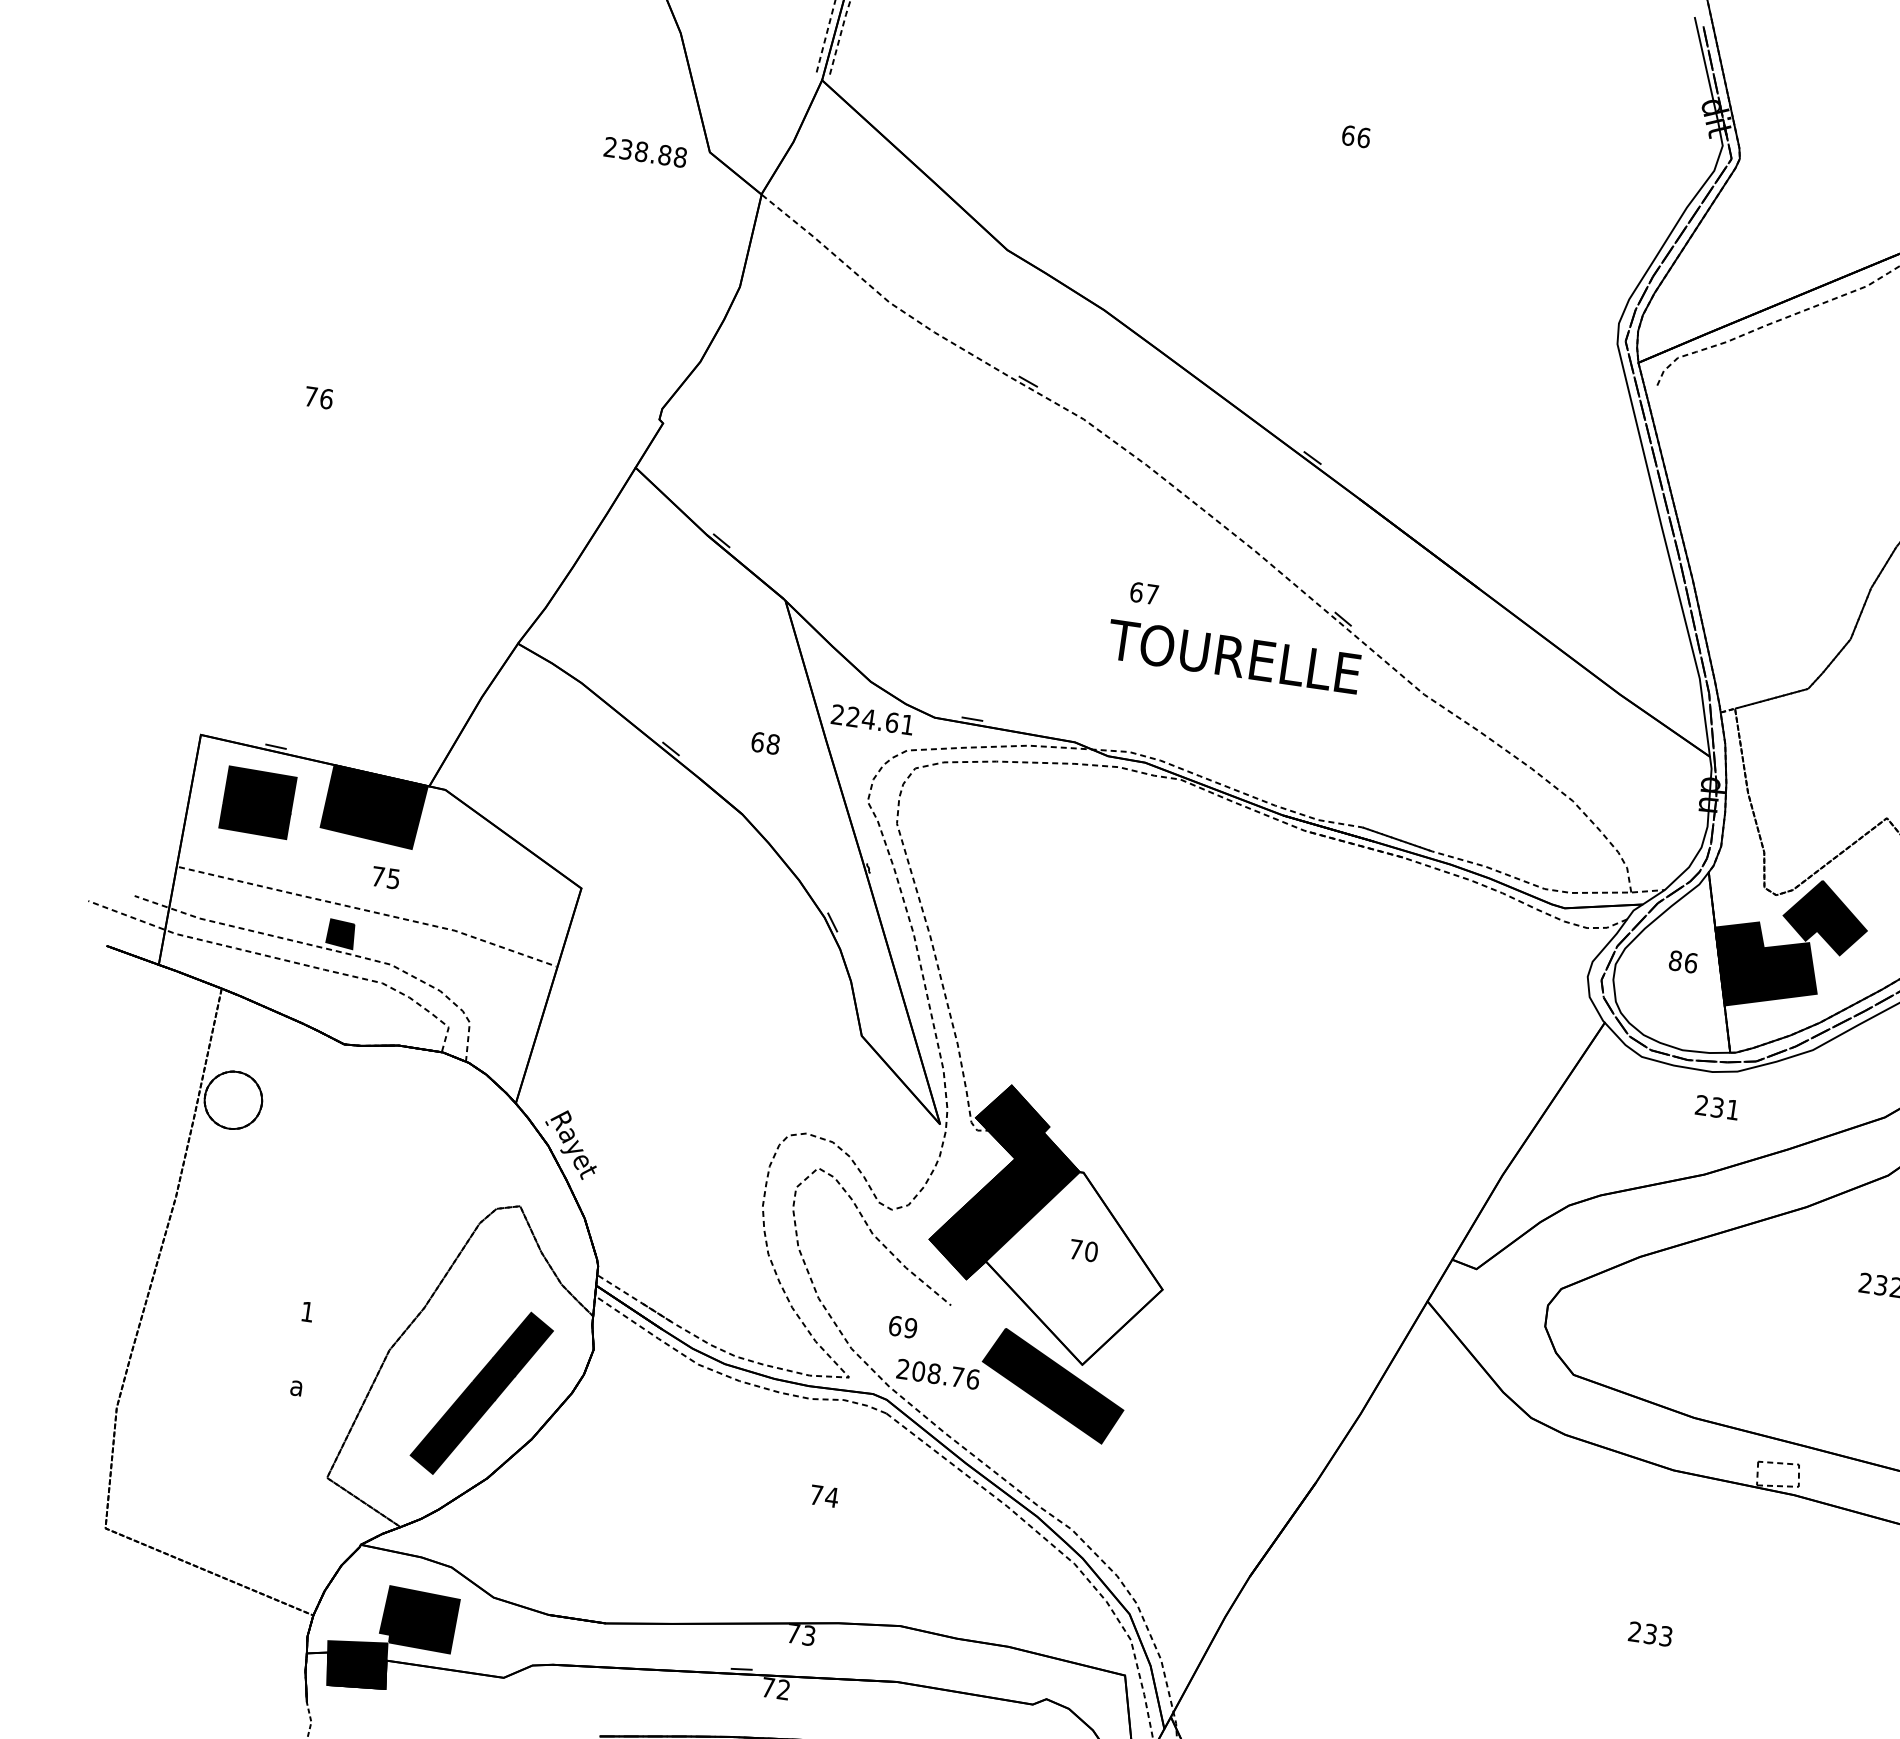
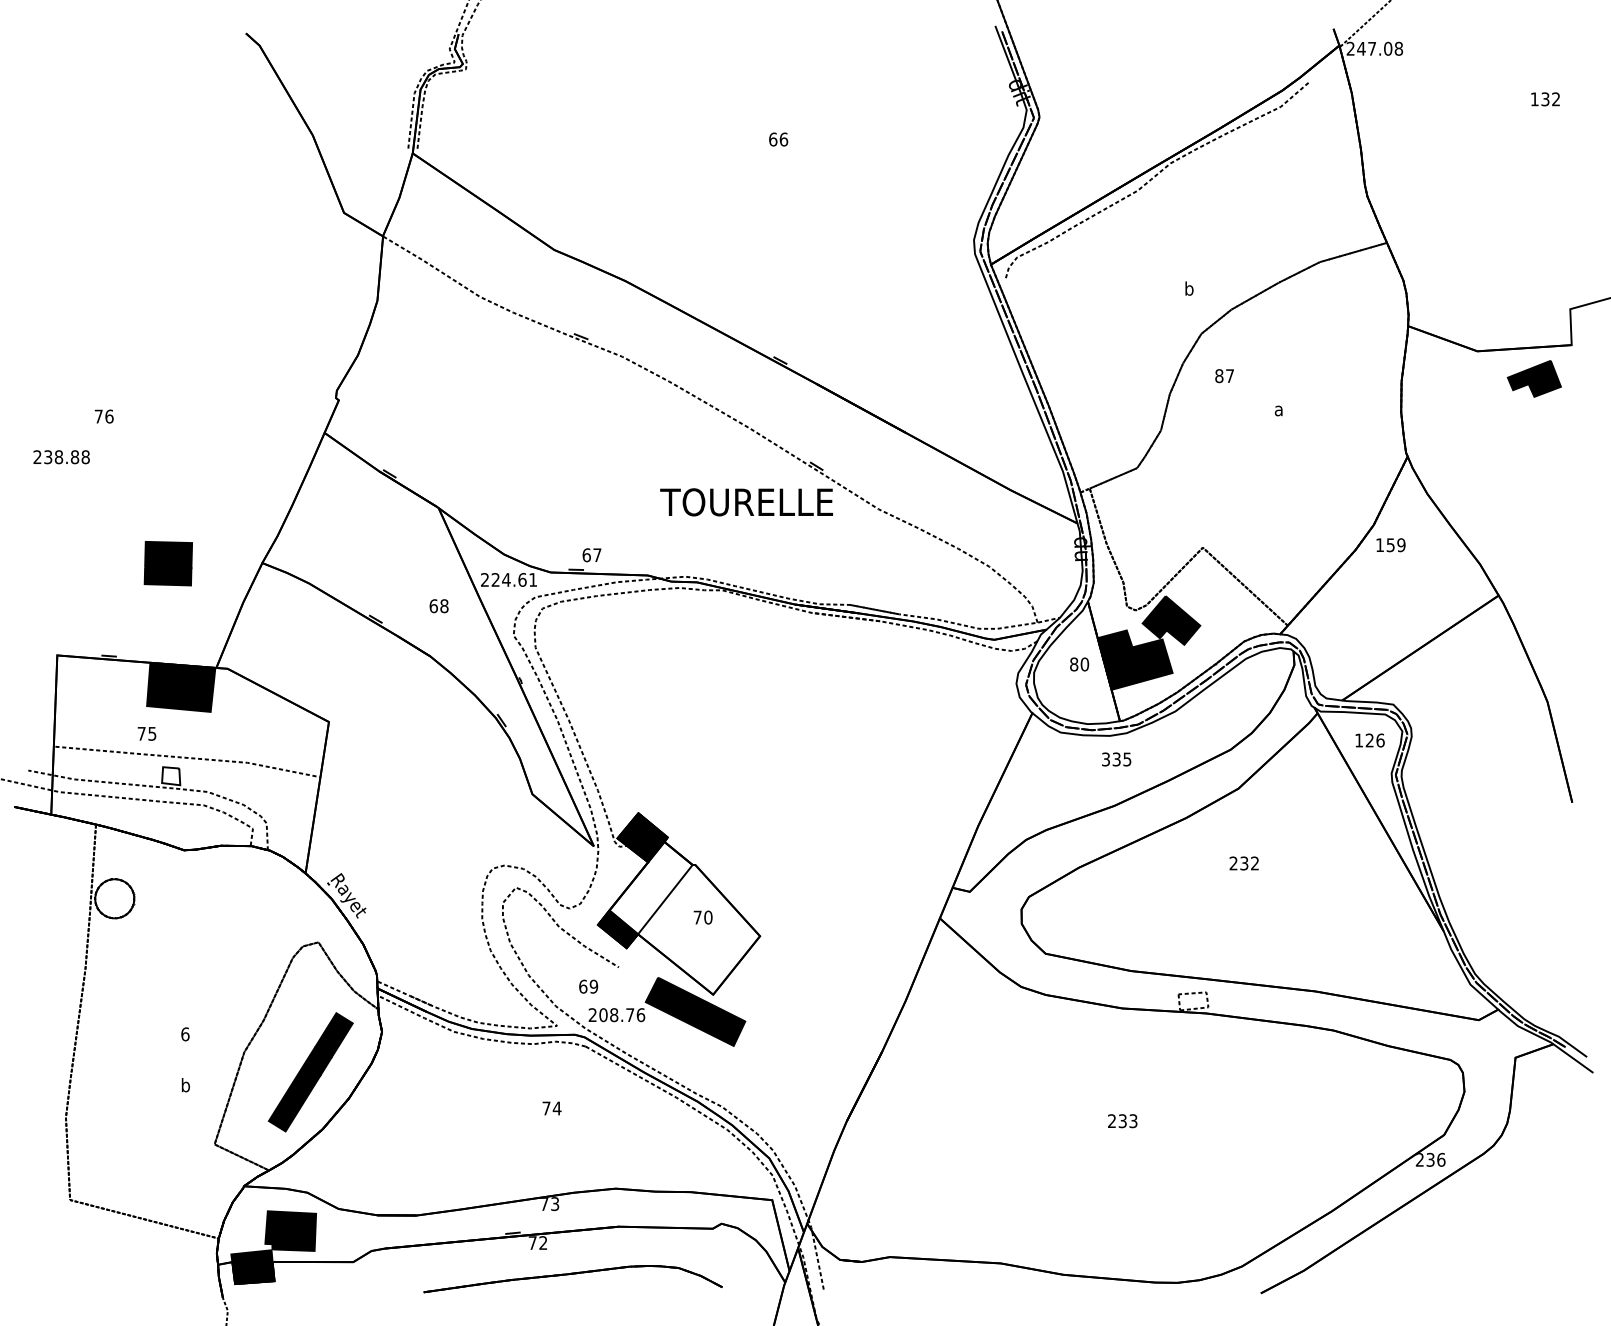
text: (645, 152) -> (61, 457), moved
text: (1143, 593) -> (591, 555), moved
part: (256, 802) -> (167, 563), moved
text: (385, 877) -> (146, 733), moved
fill: (341, 934) -> (171, 776), removed
text: (1690, 963) -> (1084, 664), 86 -> 80
text: (1717, 1107) -> (1116, 759), 231 -> 335
fill: (1013, 1196) -> (650, 887), removed
text: (307, 1312) -> (185, 1034), 1 -> 6
text: (297, 1386) -> (185, 1085), a -> b

